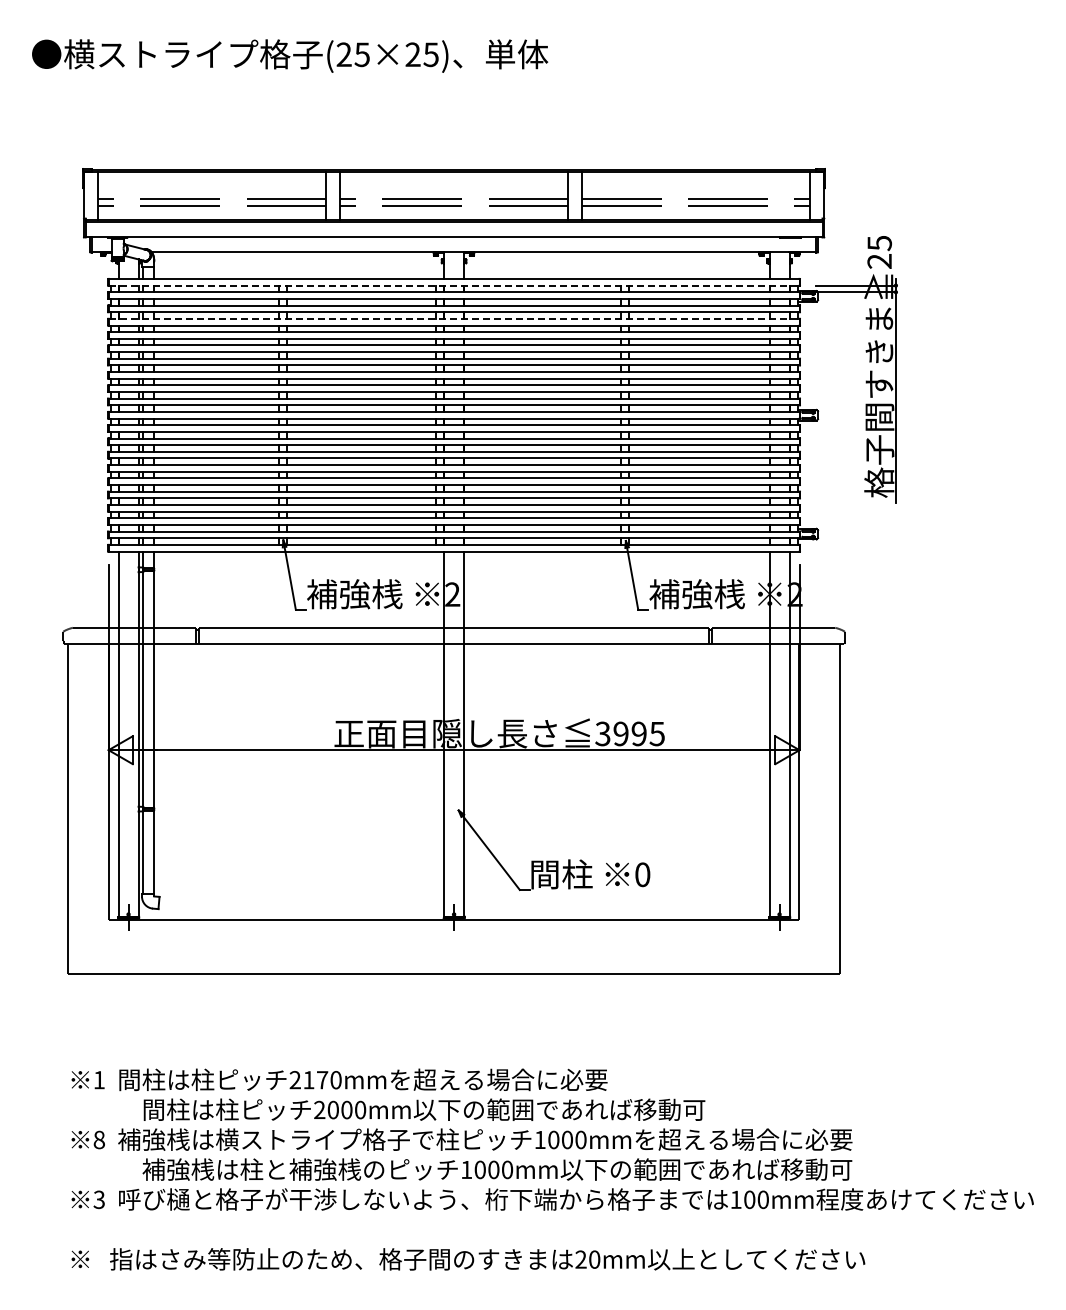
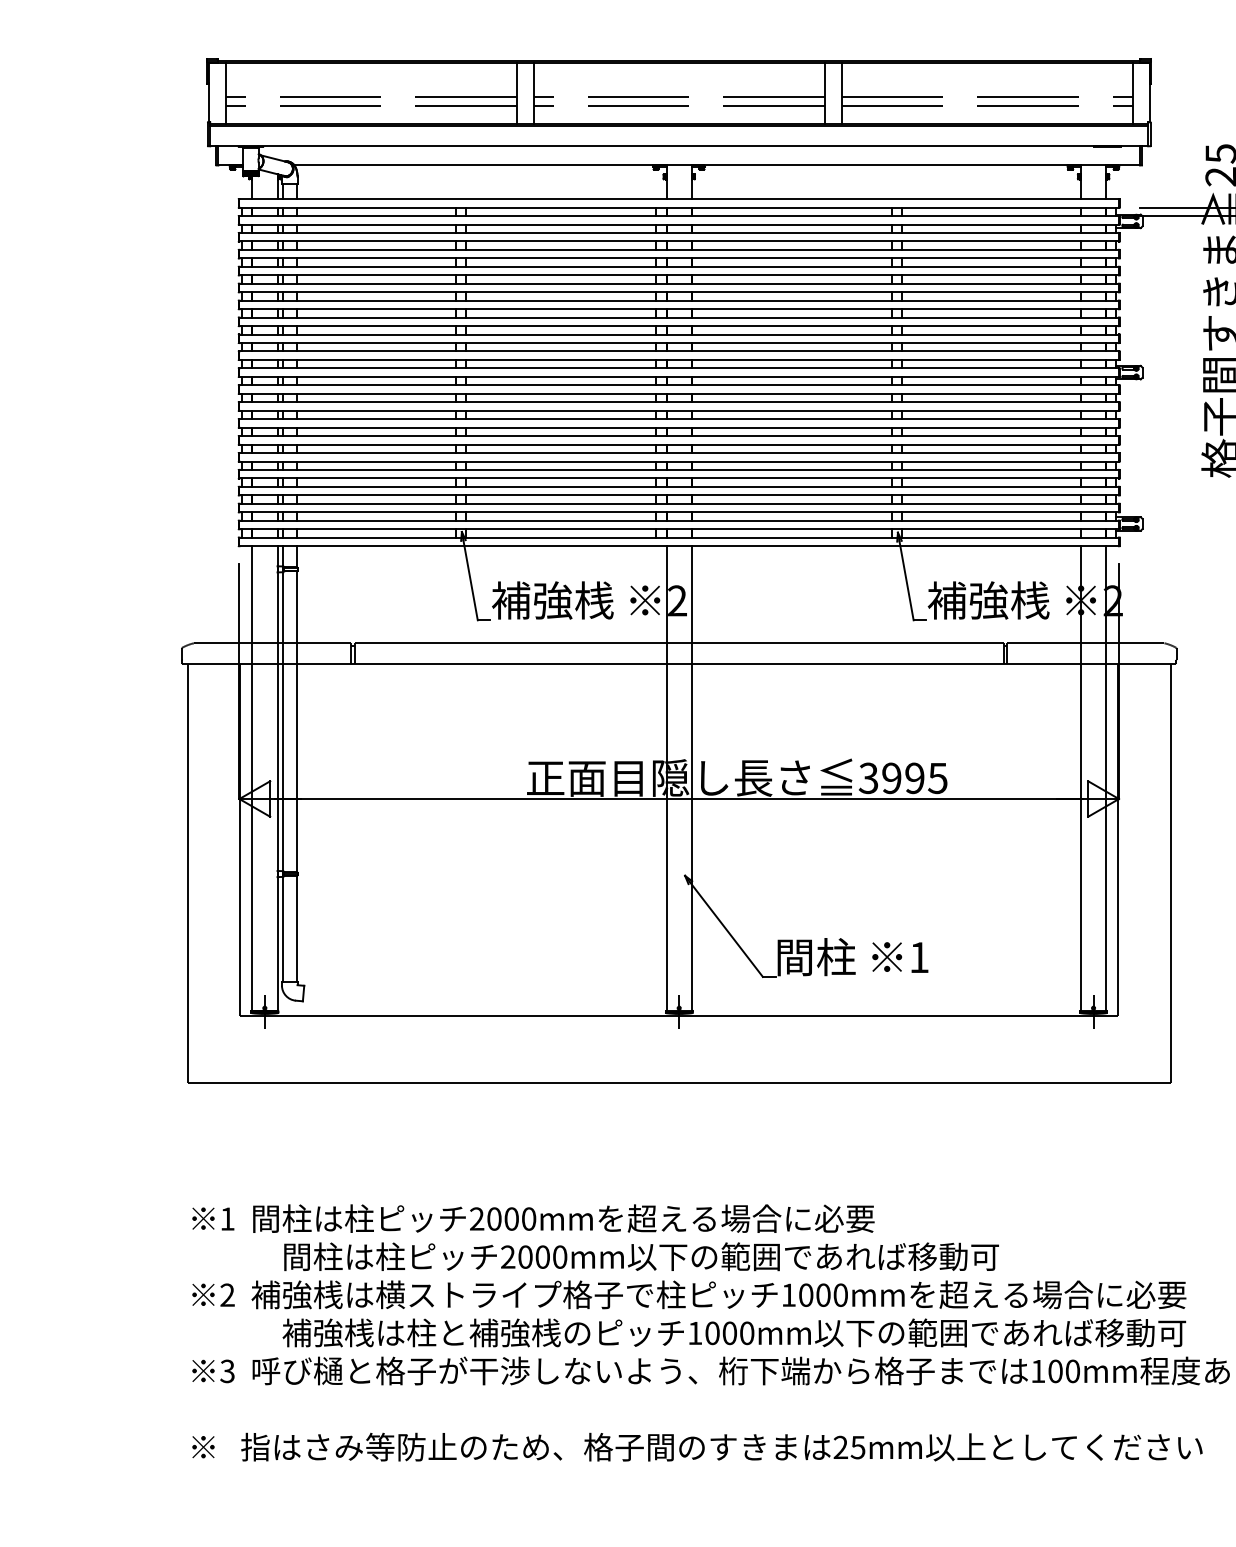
line: (454, 285) -> (679, 207), dashed -> solid
line: (454, 318) -> (679, 249), dashed -> solid
text: (642, 874) -> (919, 957), 0 -> 1
text: (315, 1080) -> (502, 1219), 2170mm -> 2000mm
text: (98, 1139) -> (226, 1294), 8 -> 2
text: (594, 1259) -> (857, 1447), 20mm -> 25mm

